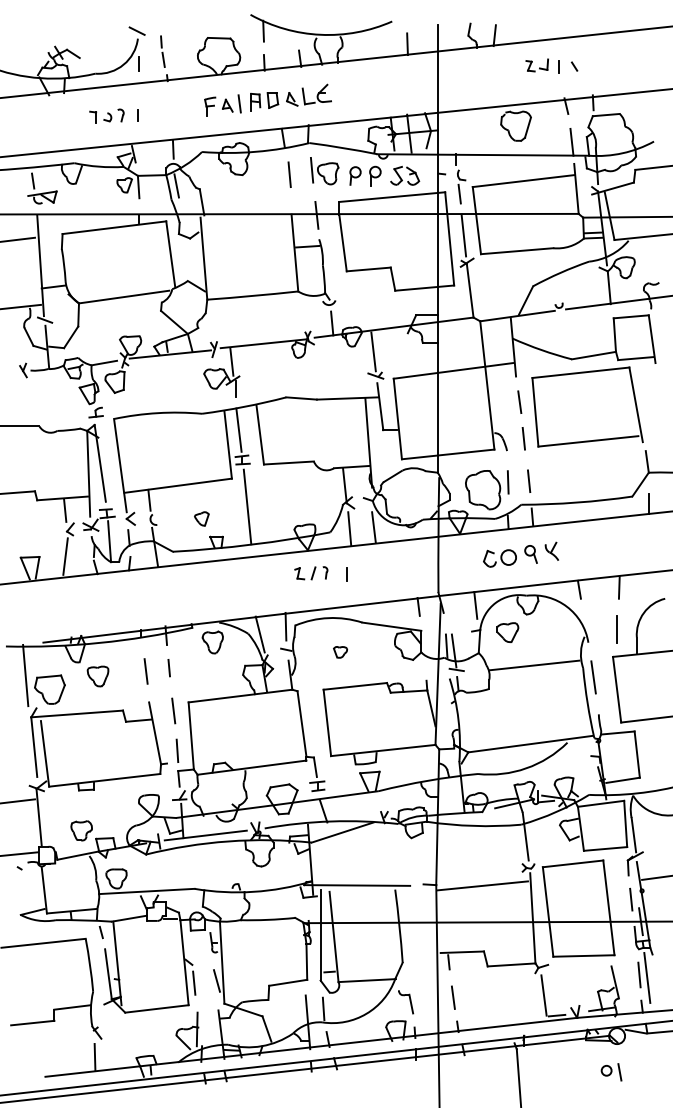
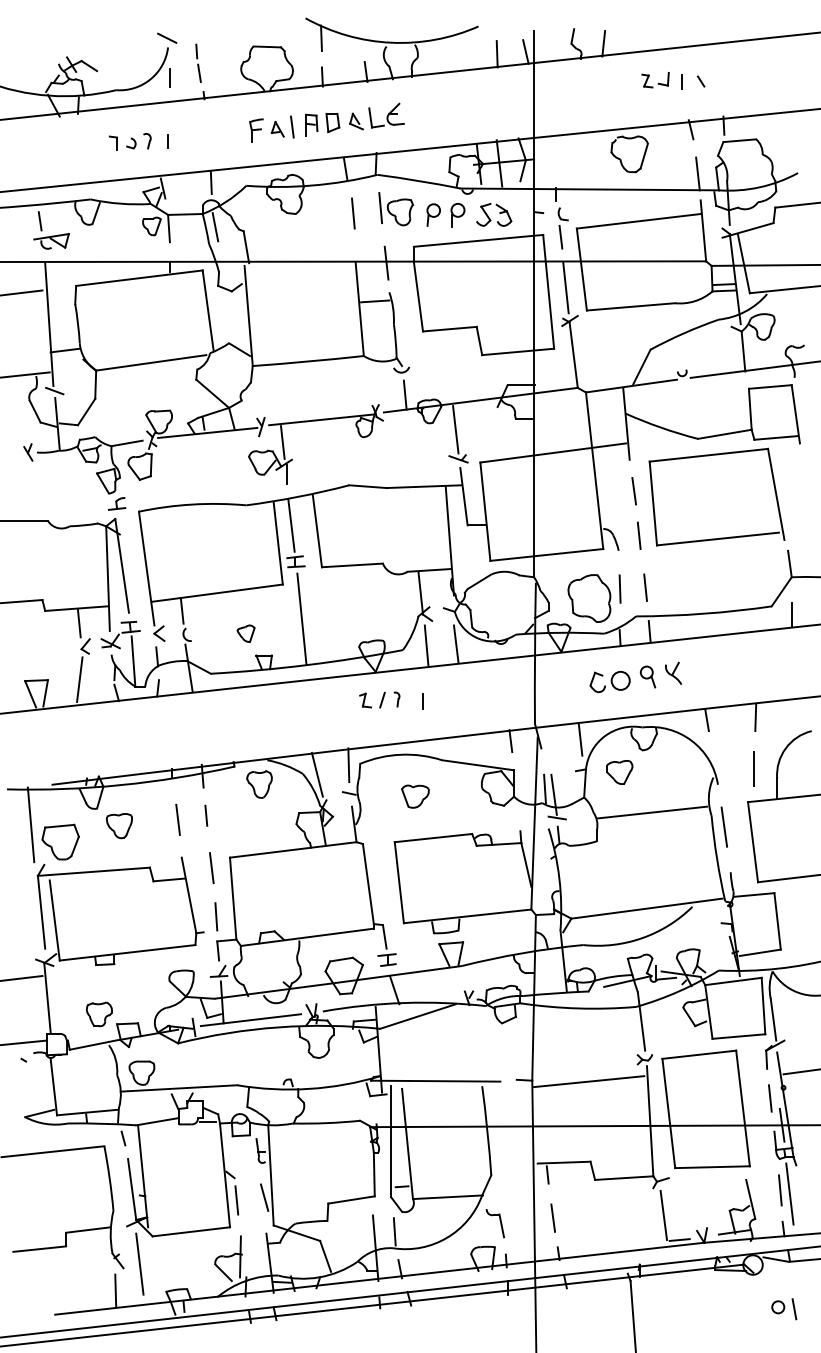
line: (430, 41) -> (525, 51), added
part: (340, 652) -> (415, 796), size x1.67
line: (114, 1034) -> (139, 1263), added
part: (611, 1072) -> (784, 1309), moved

